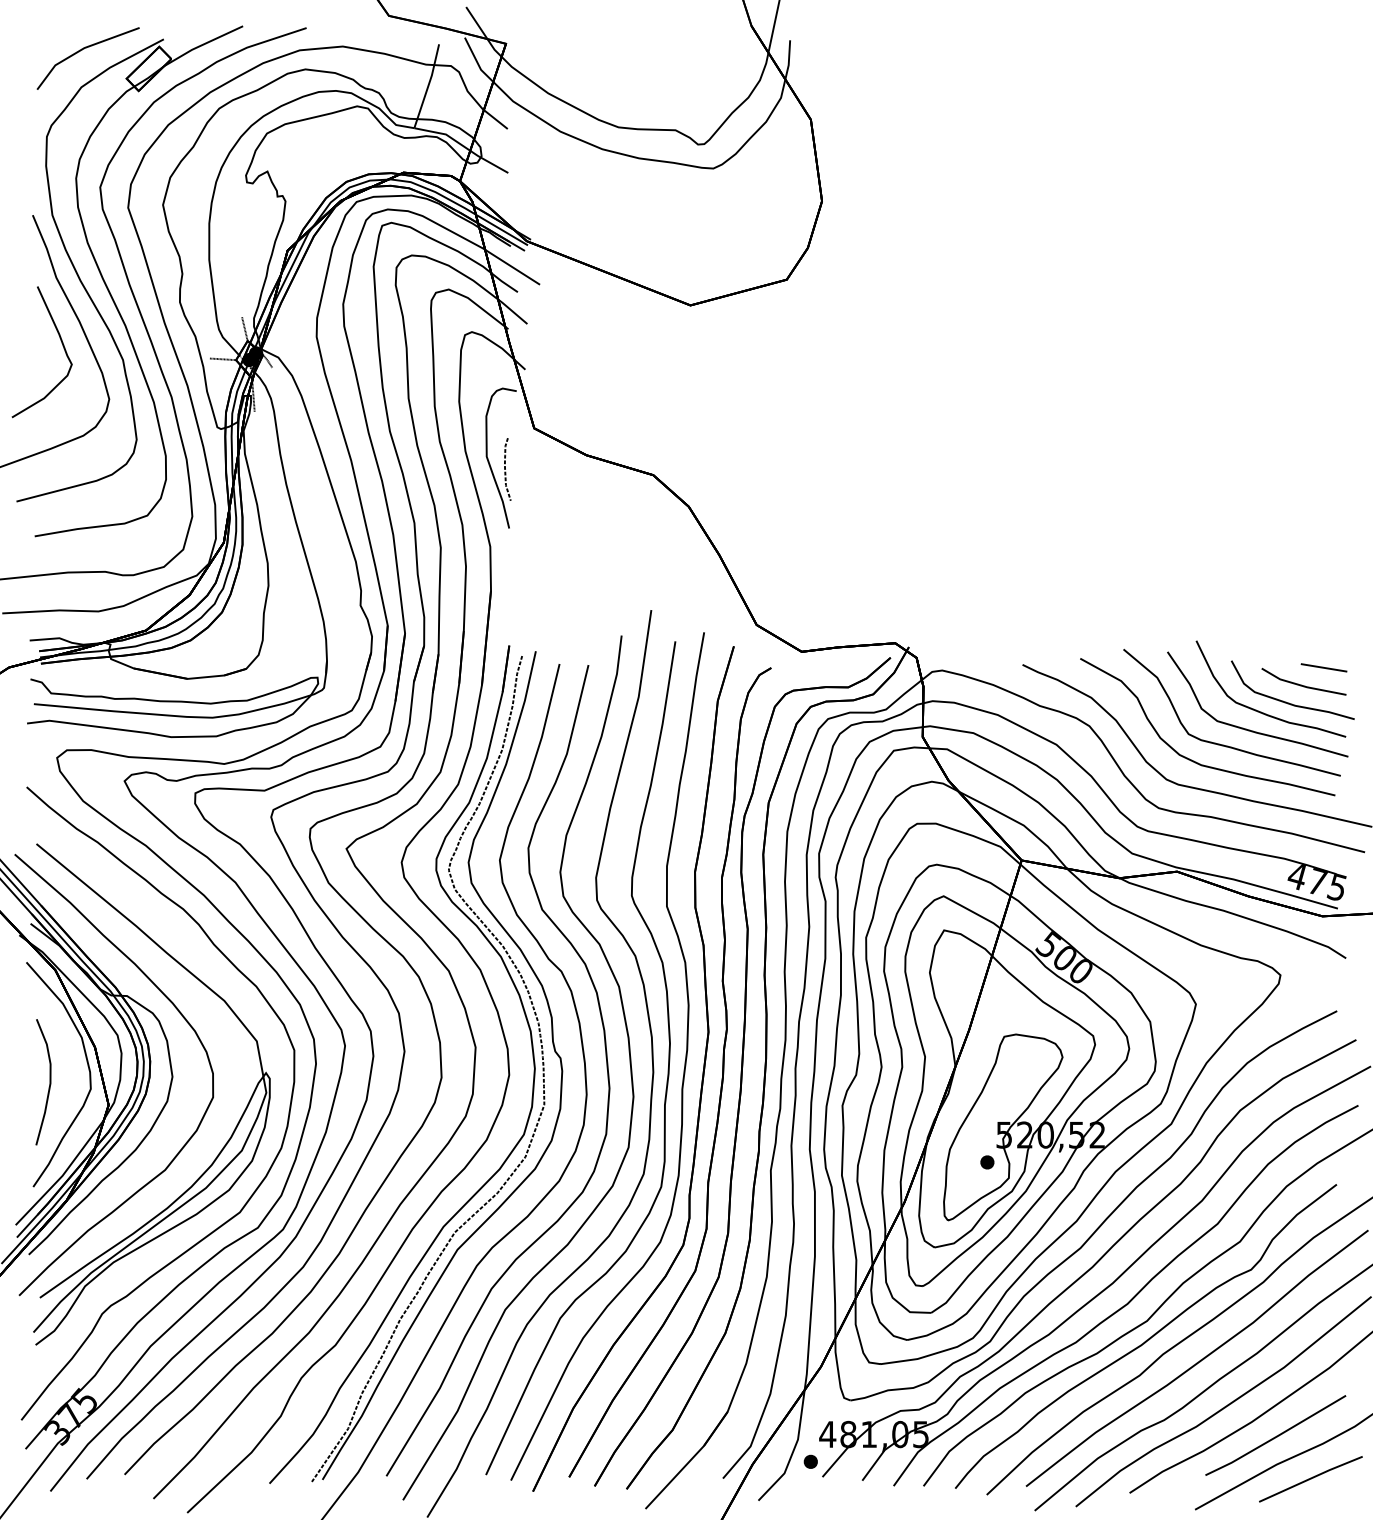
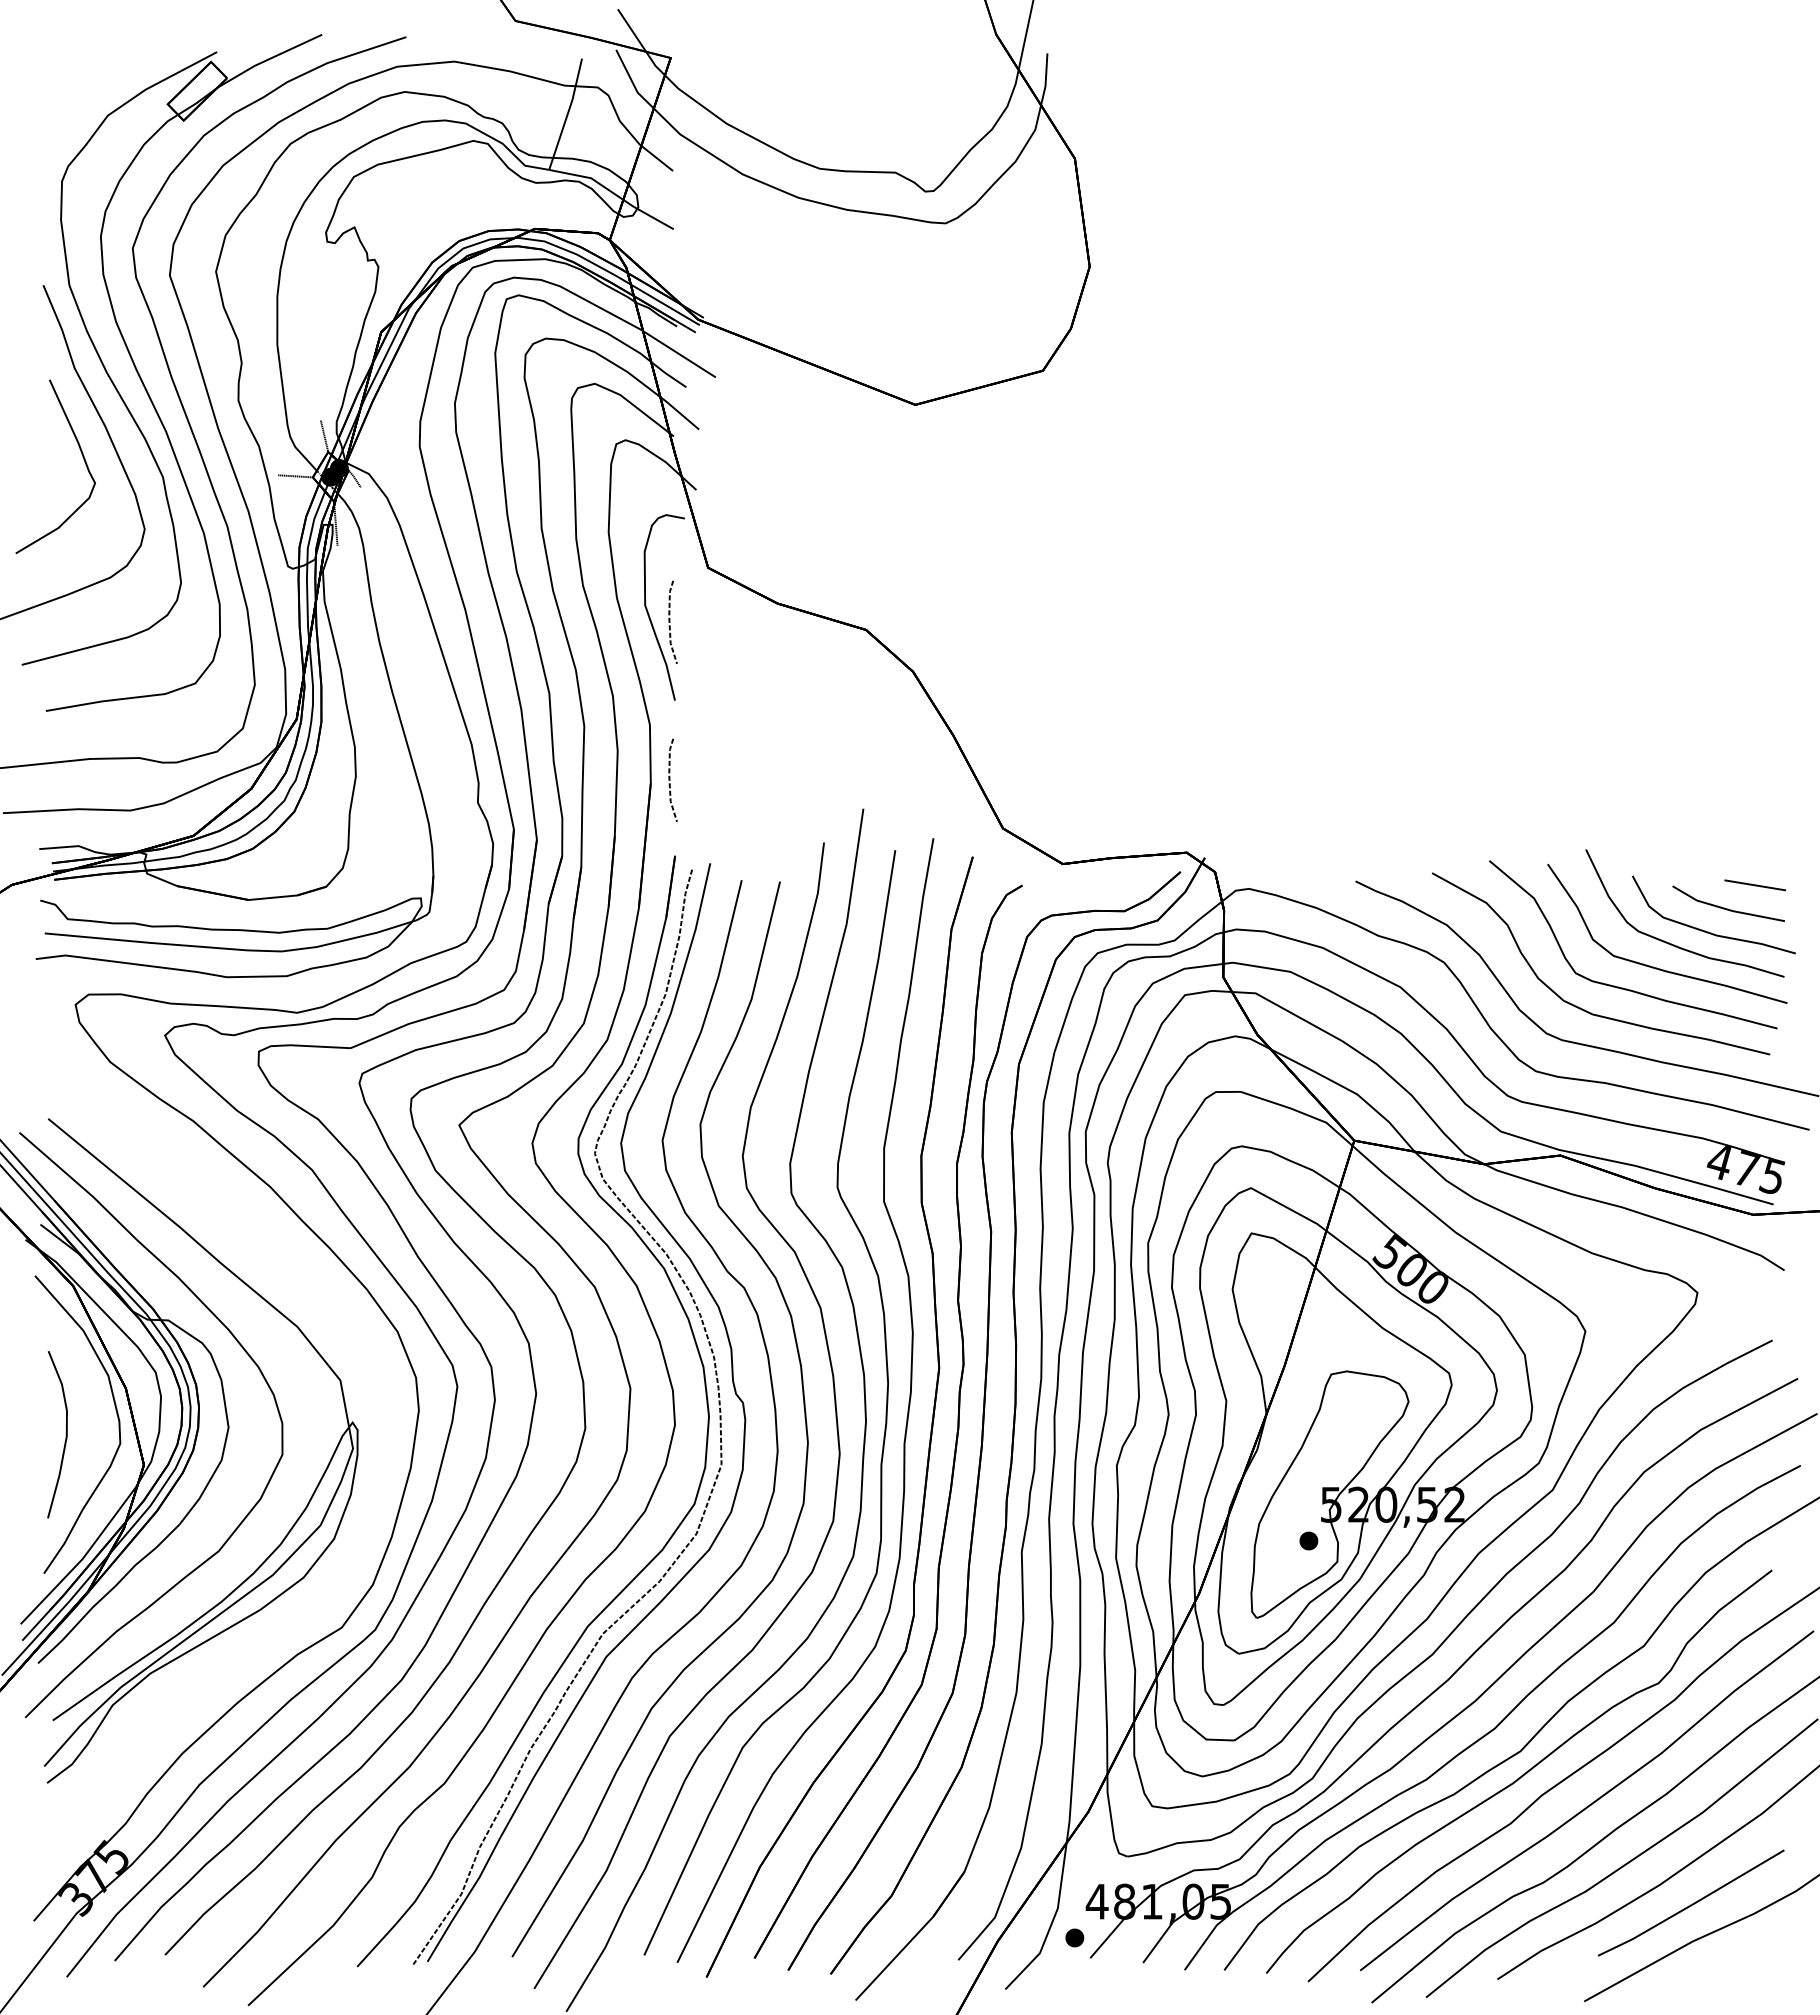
line: (82, 50) -> (109, 66), removed
curve: (505, 588) -> (670, 779), added
curve: (272, 1162) -> (361, 1540), removed
part: (1310, 1478) -> (1737, 1960), removed

